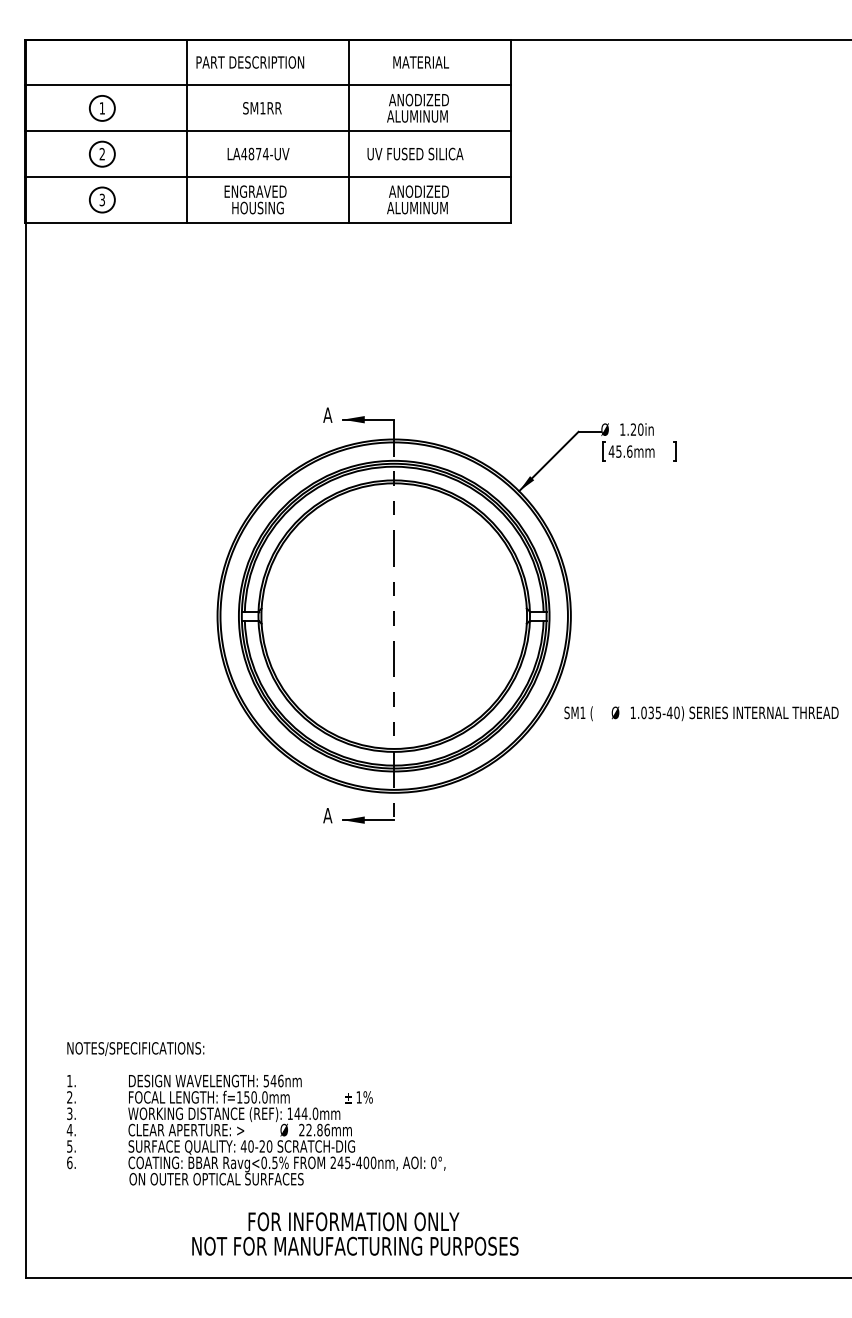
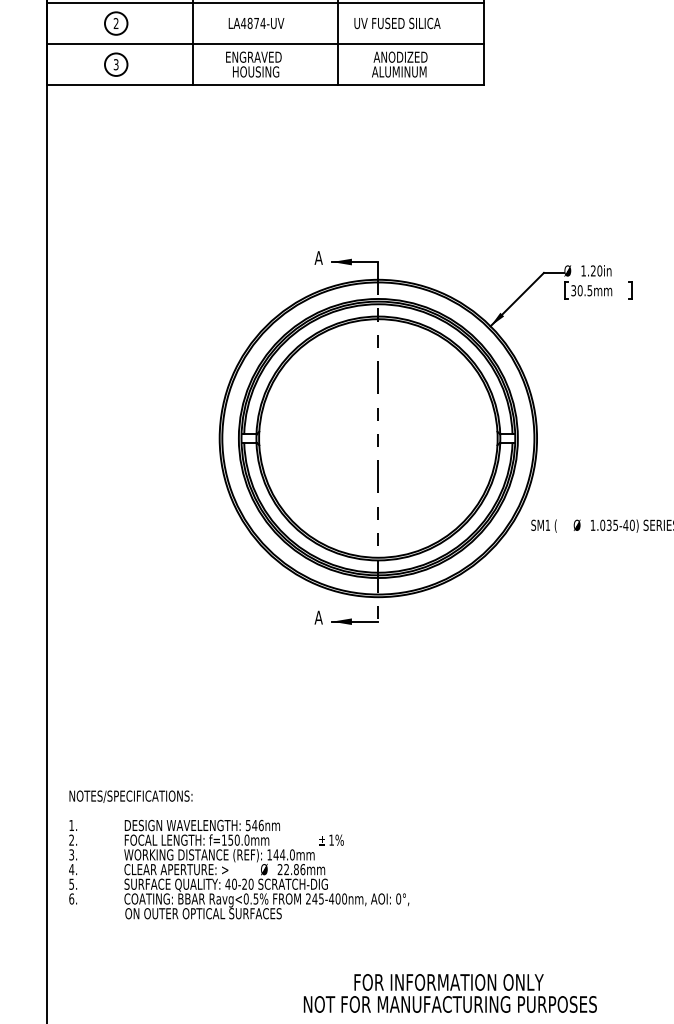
text: (620, 451) -> (581, 290), 45.6mm -> 30.5mm
text: (255, 1113) -> (238, 854), moved
text: (355, 1233) -> (450, 992), moved

